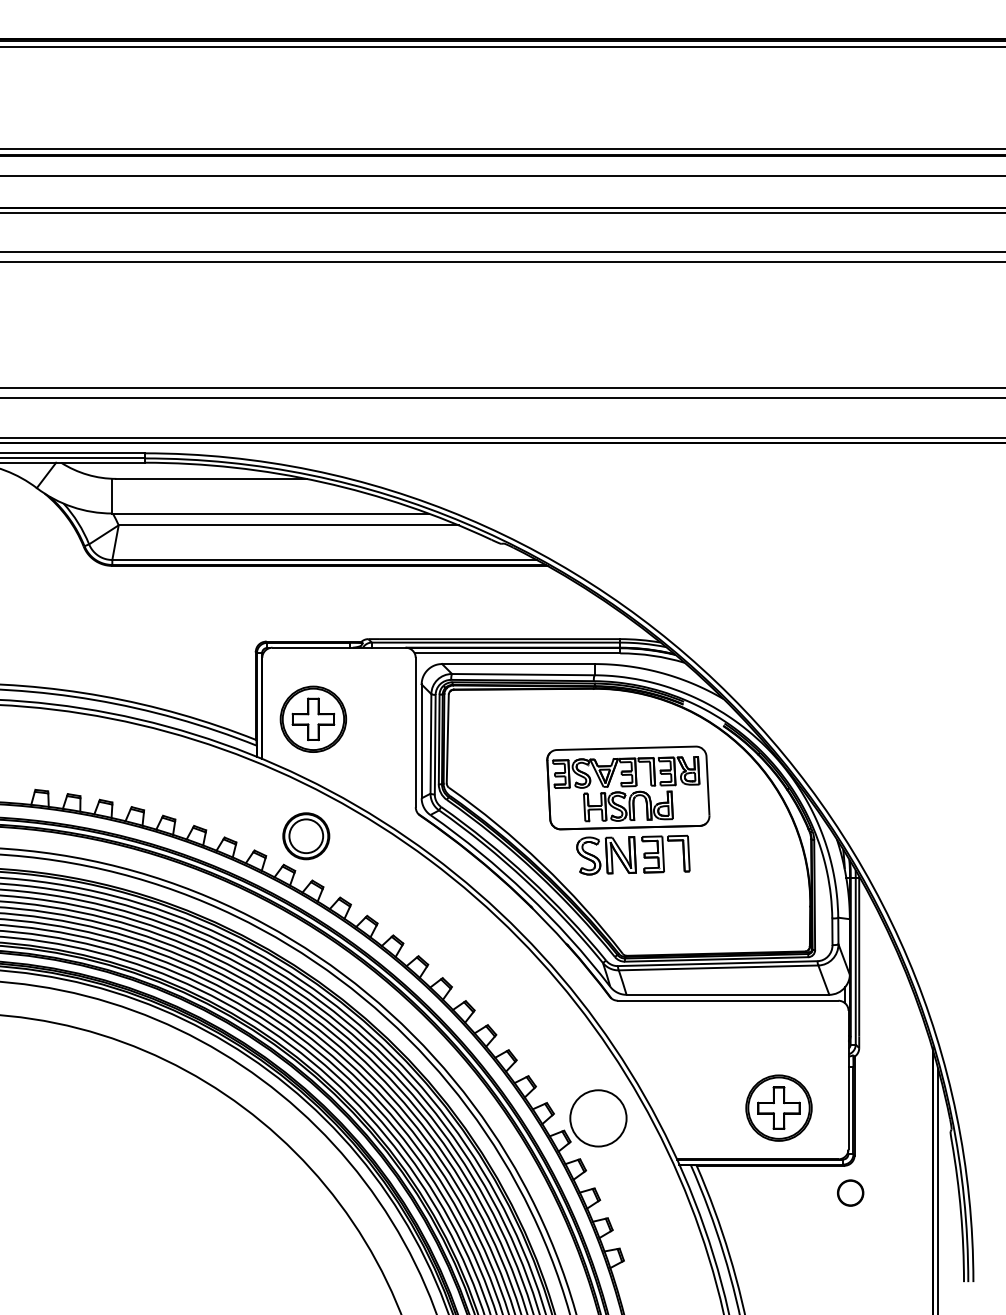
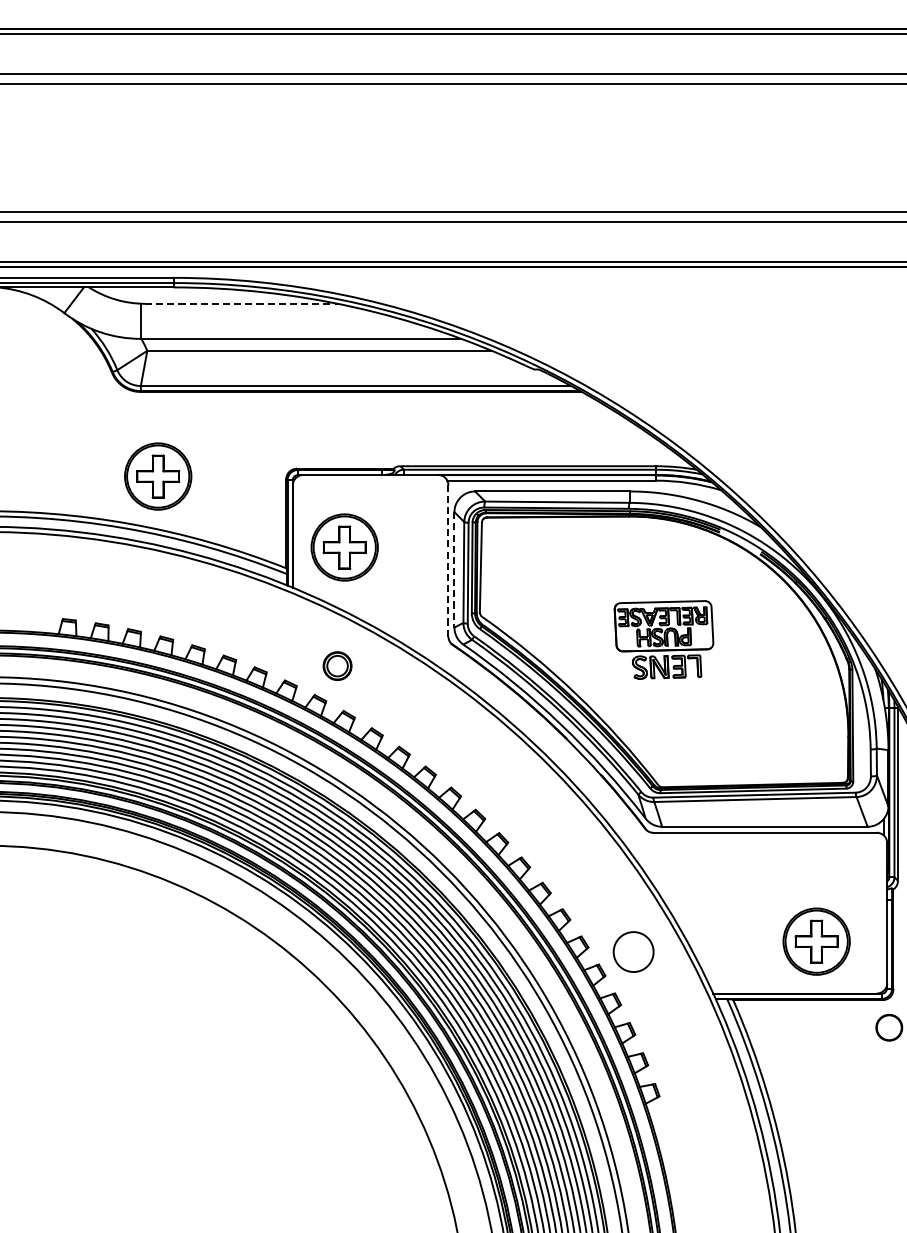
line: (211, 478) -> (241, 303), solid -> dashed
part: (129, 648) -> (158, 475), added
line: (415, 732) -> (448, 560), solid -> dashed
line: (421, 741) -> (454, 569), solid -> dashed
part: (628, 810) -> (664, 639), size x0.6
part: (306, 836) -> (337, 666), size x0.6
circle: (598, 1118) -> (633, 952), size x0.7

